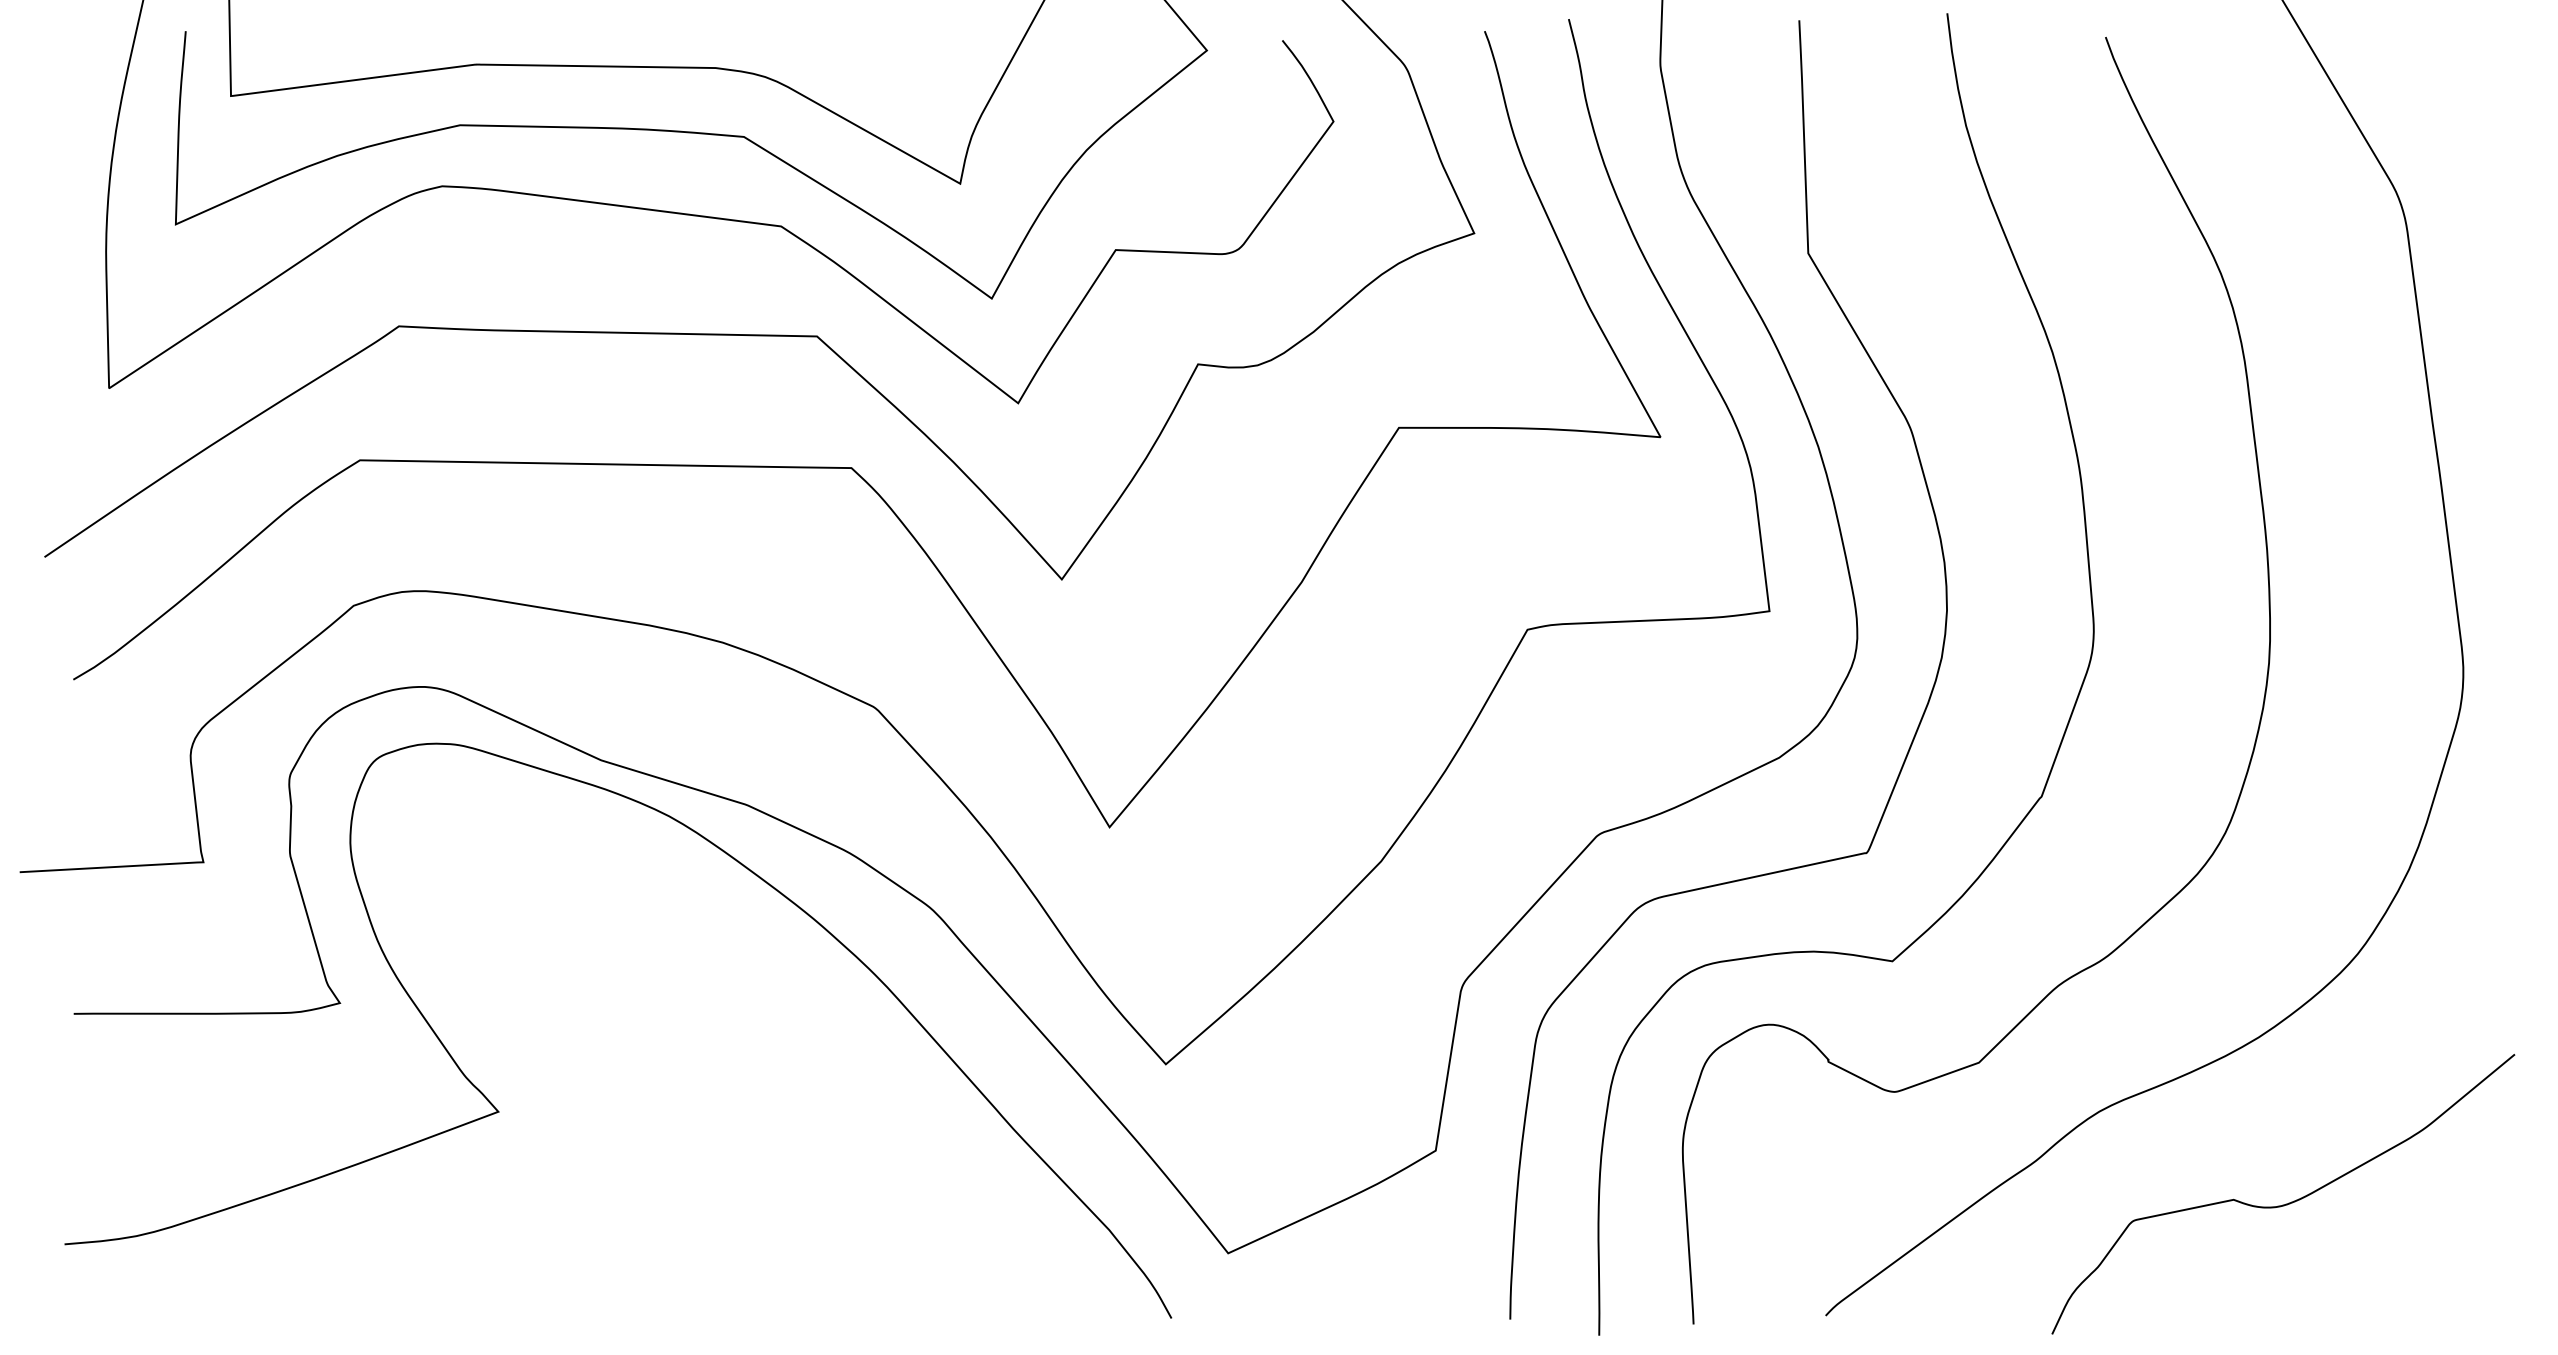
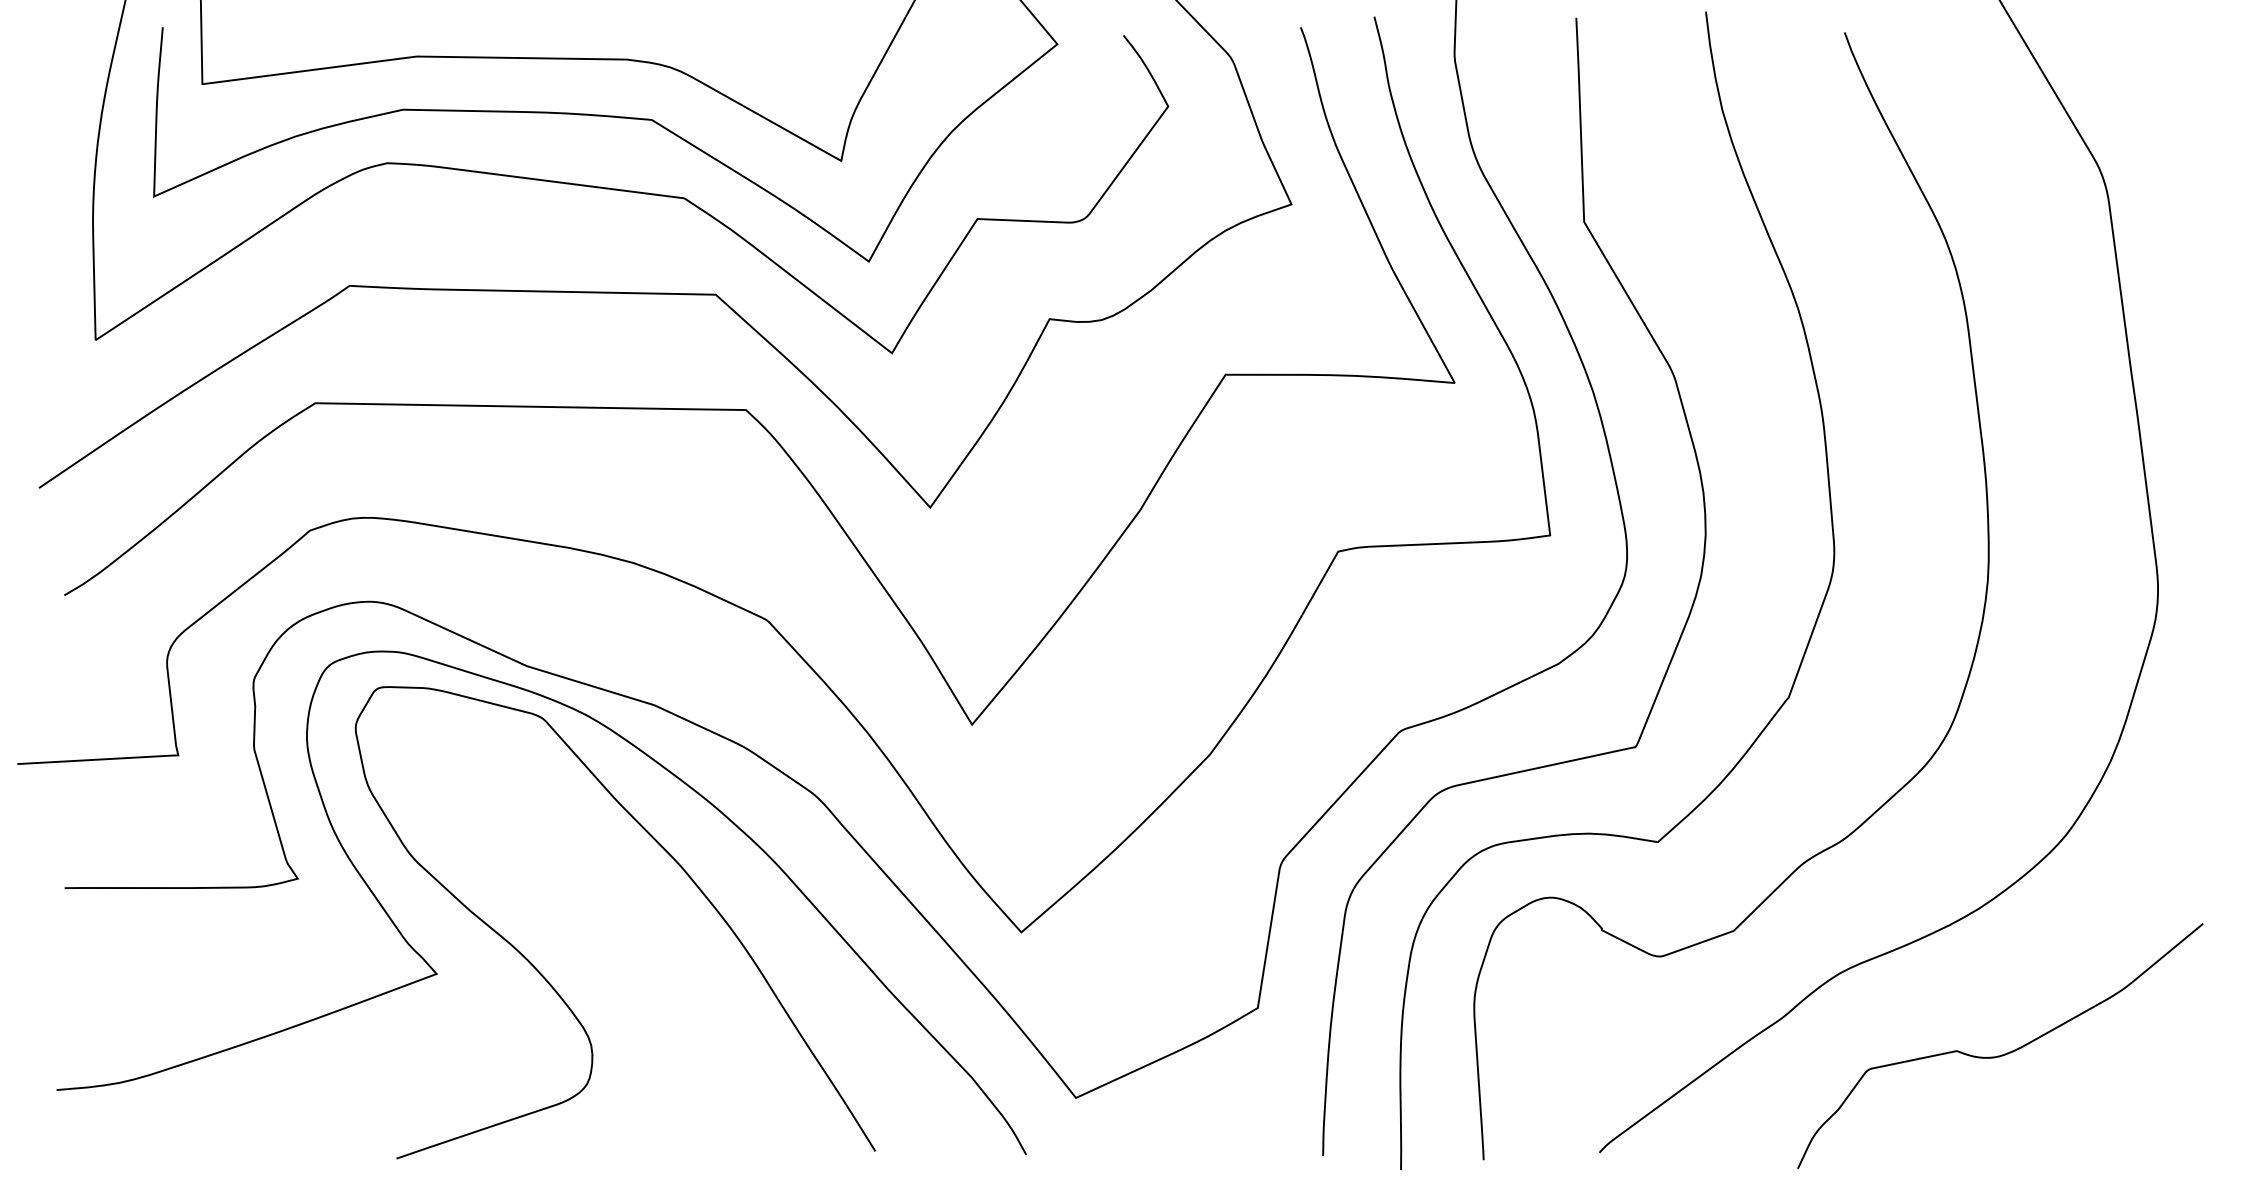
curve: (772, 985) -> (676, 863), added

